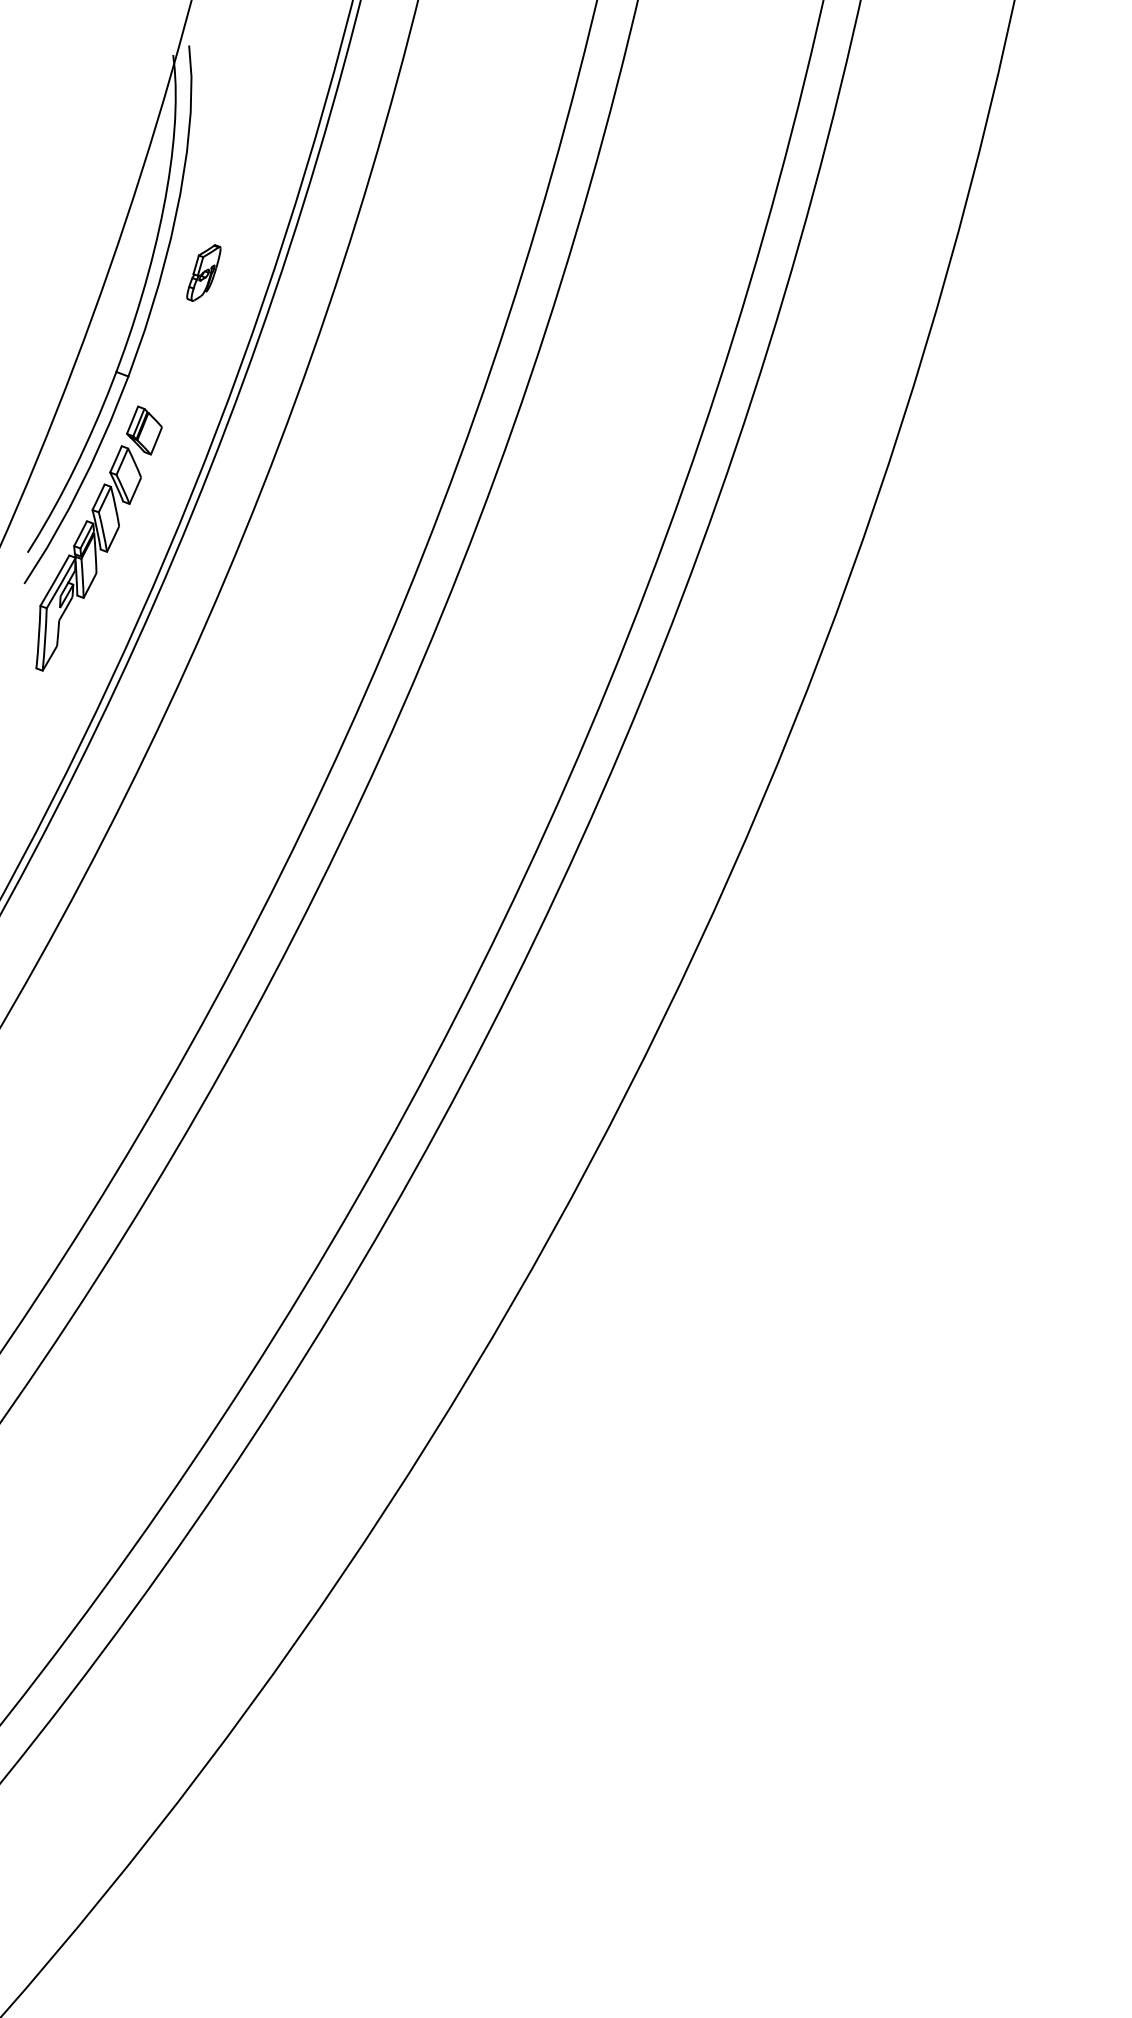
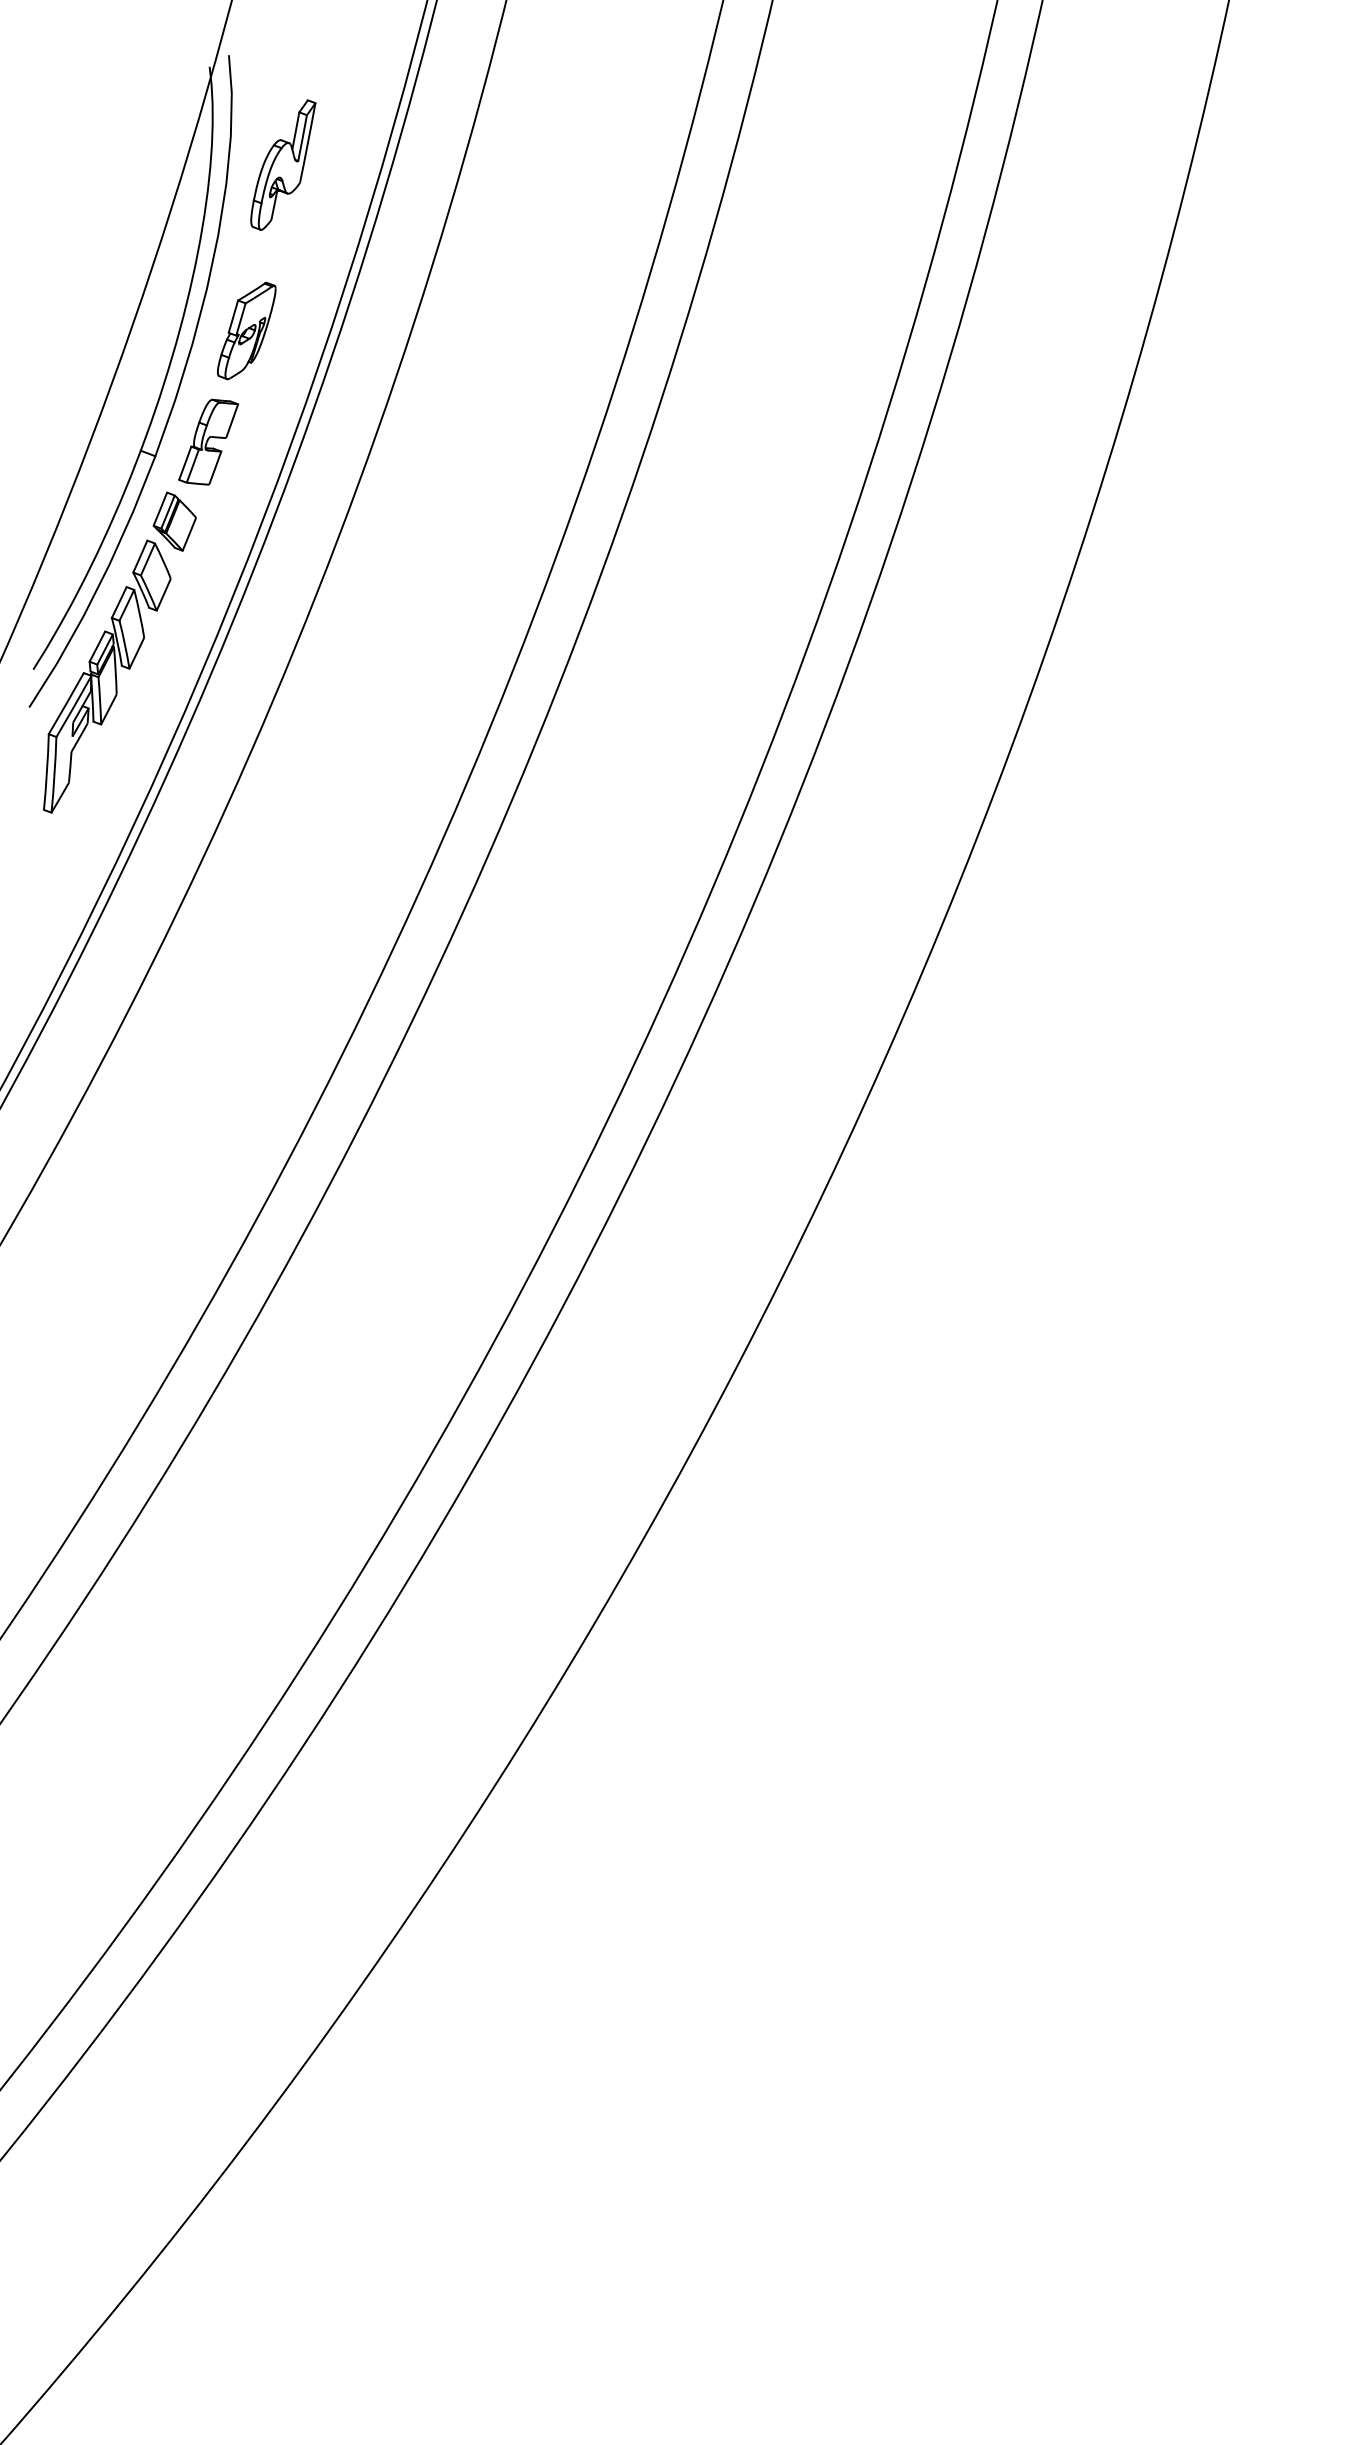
part: (233, 135) -> (282, 164), added
part: (203, 272) -> (246, 330), size x1.43
part: (172, 364) -> (208, 441), added

